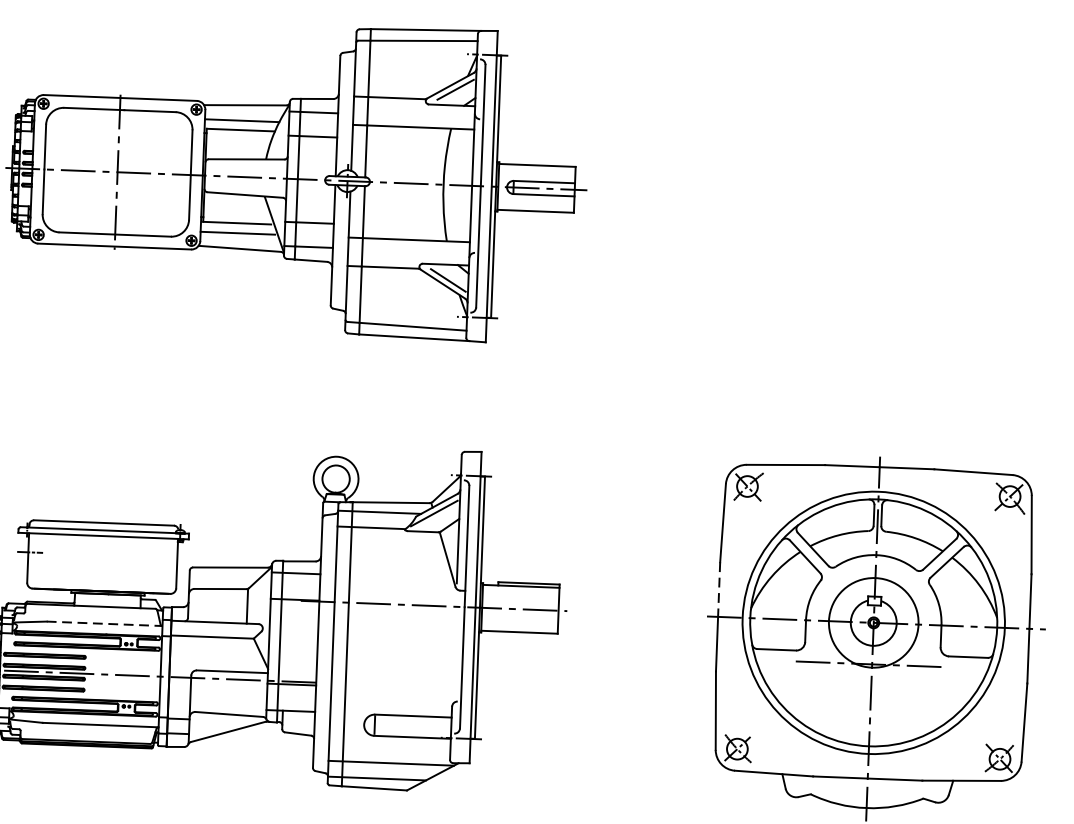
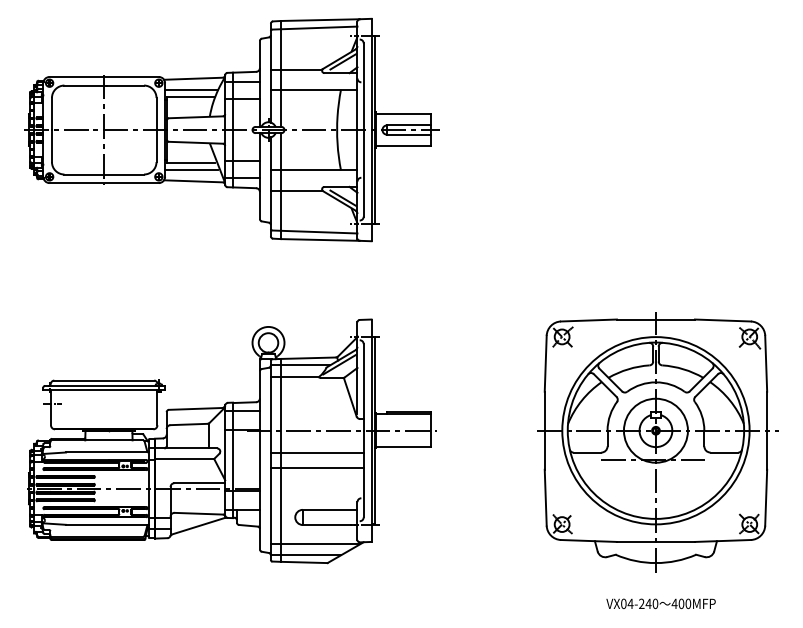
line: (718, 589) -> (544, 411), dashed -> solid
line: (104, 623) -> (107, 452), dashed -> solid
line: (397, 635) -> (316, 452), added
line: (396, 657) -> (316, 468), added

